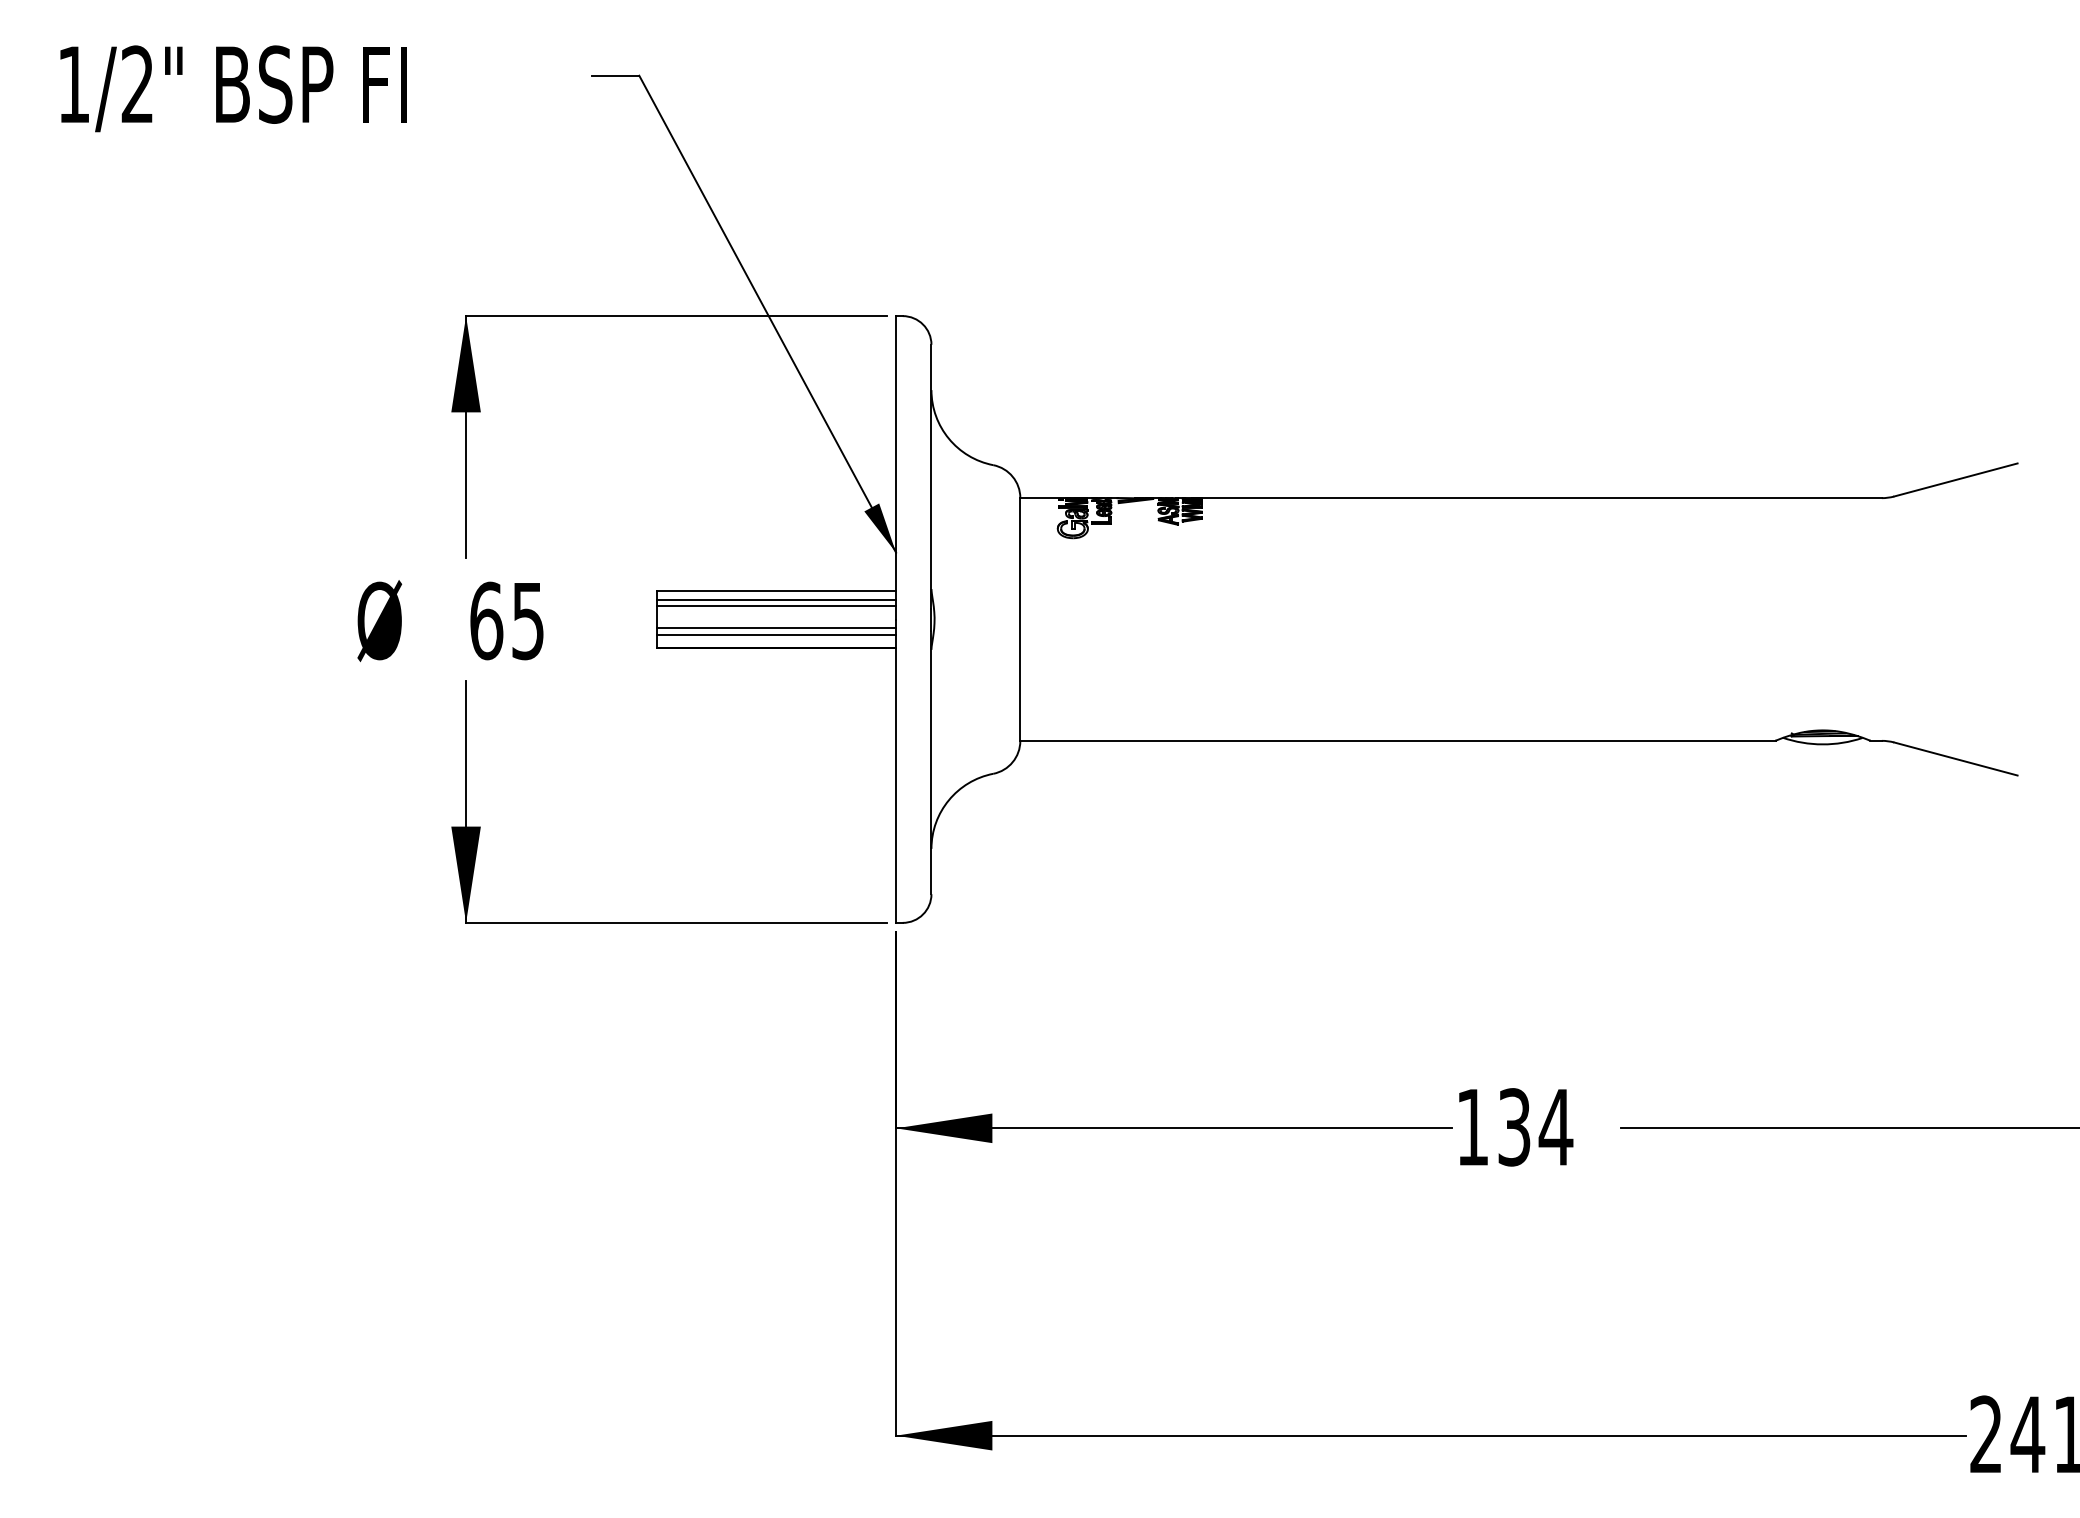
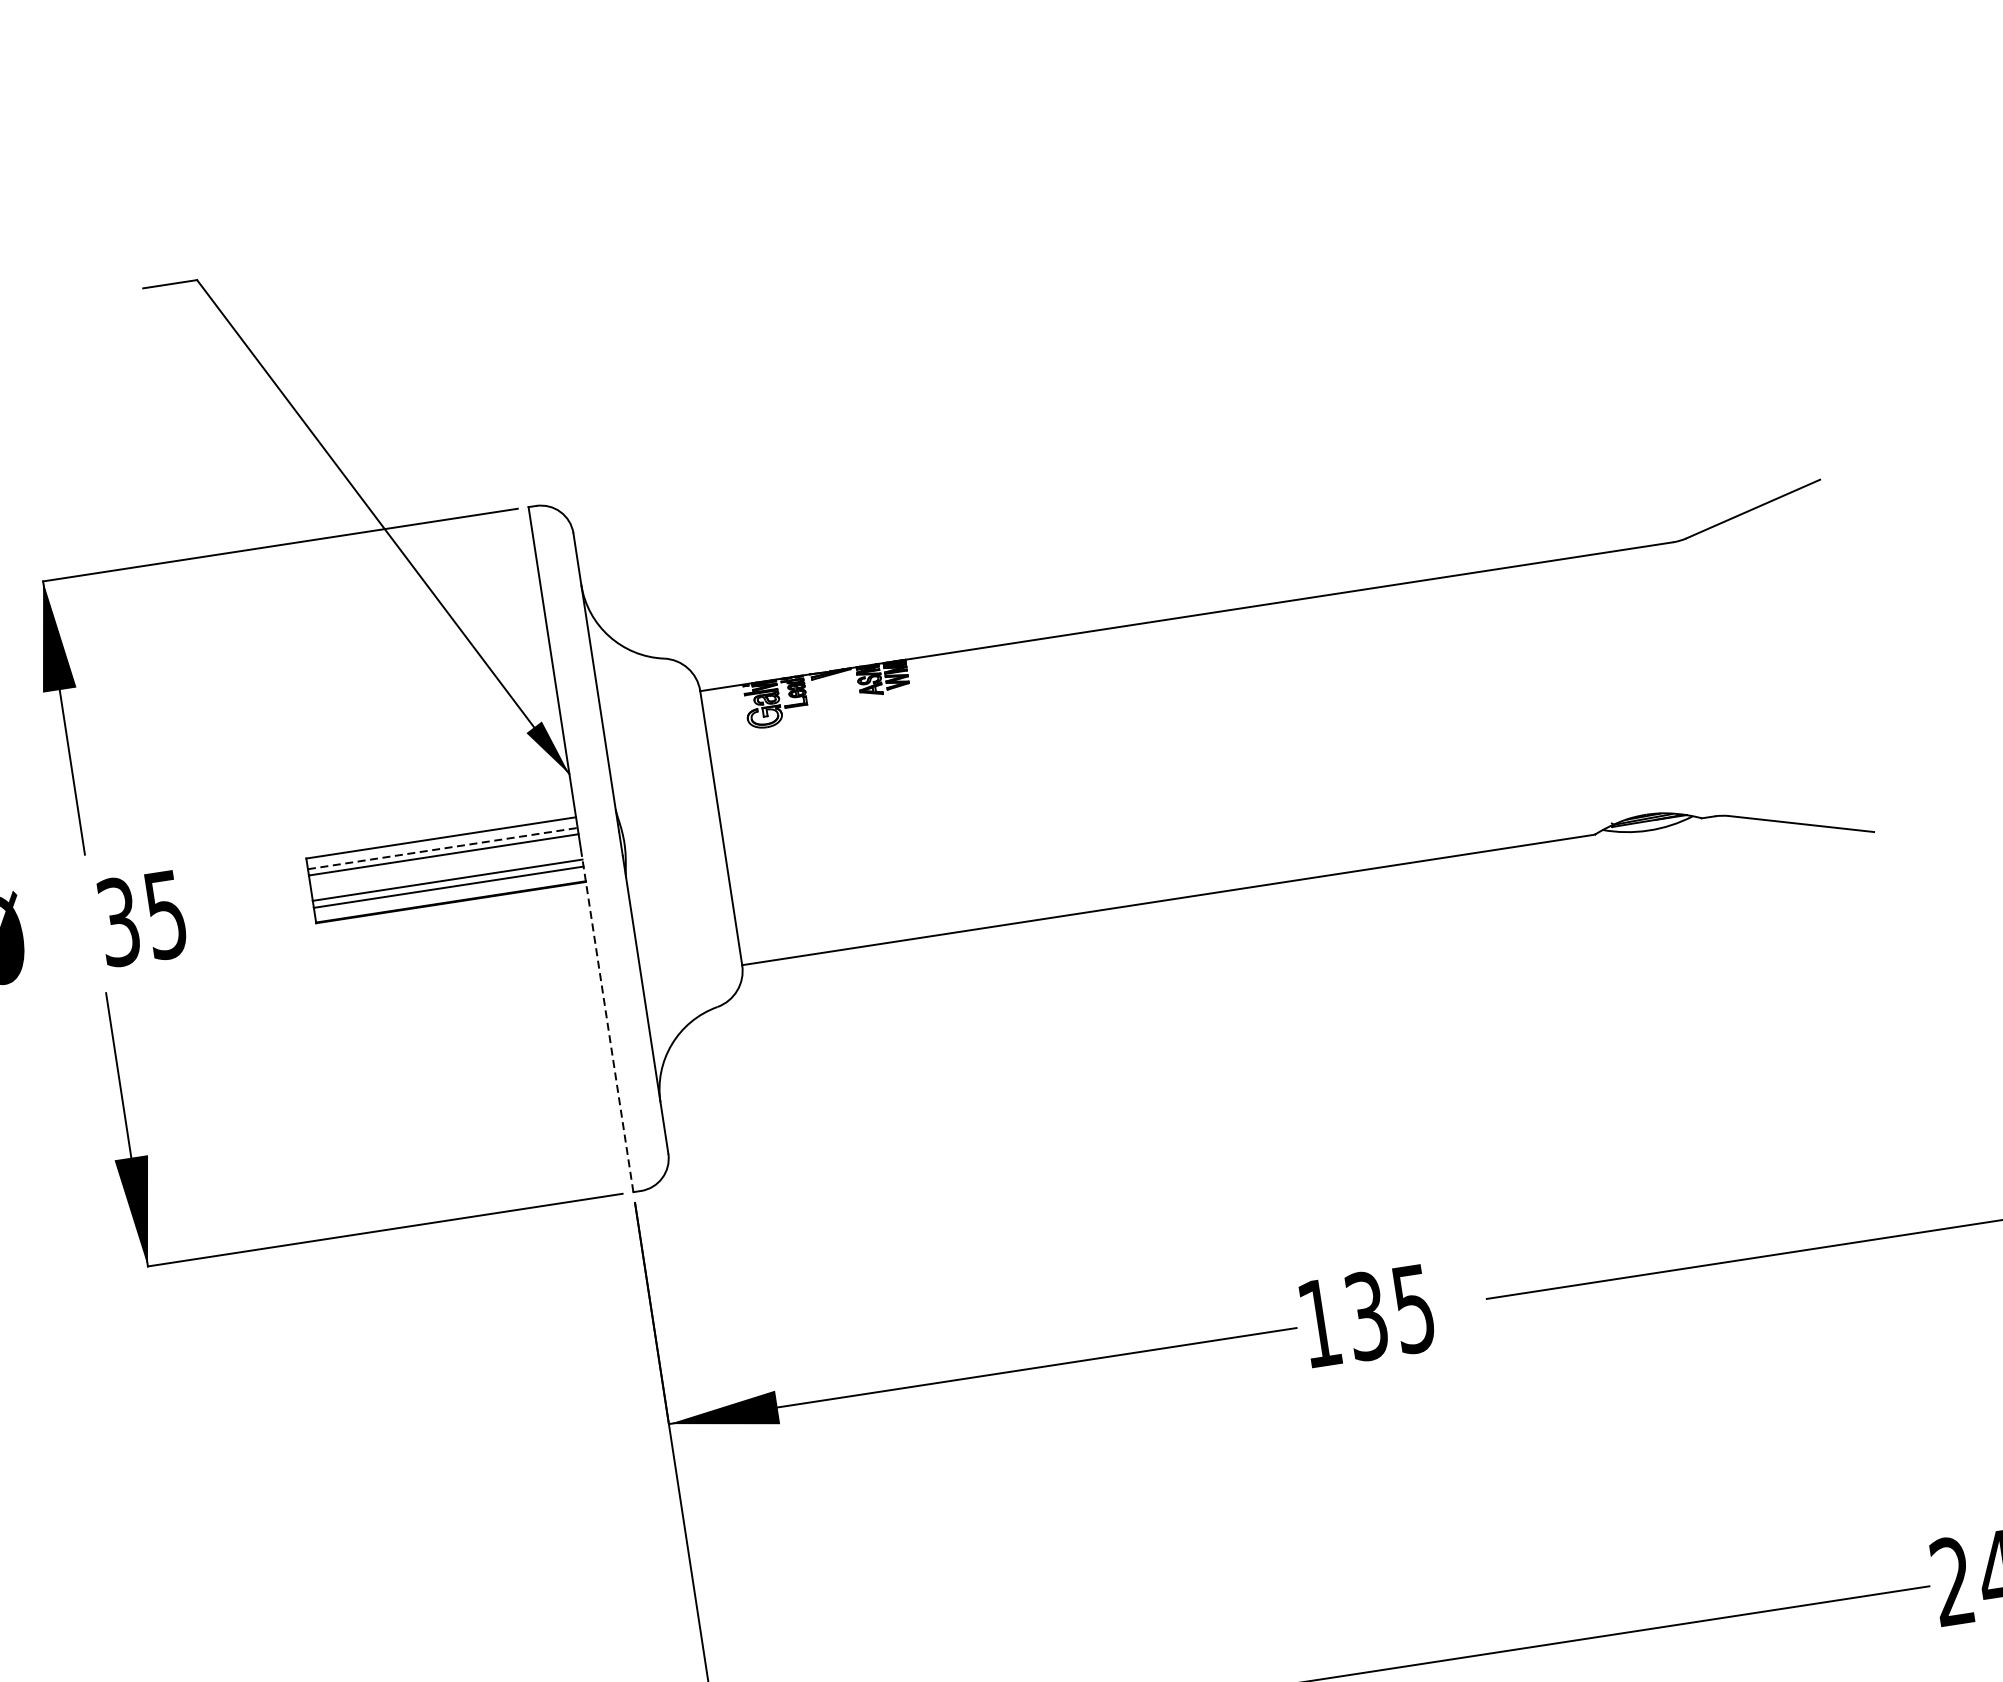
line: (777, 600) -> (443, 848), solid -> dashed
text: (486, 620) -> (118, 921), 65 -> 35
line: (896, 771) -> (607, 1021), solid -> dashed
text: (1555, 1127) -> (1413, 1309), 134 -> 135

